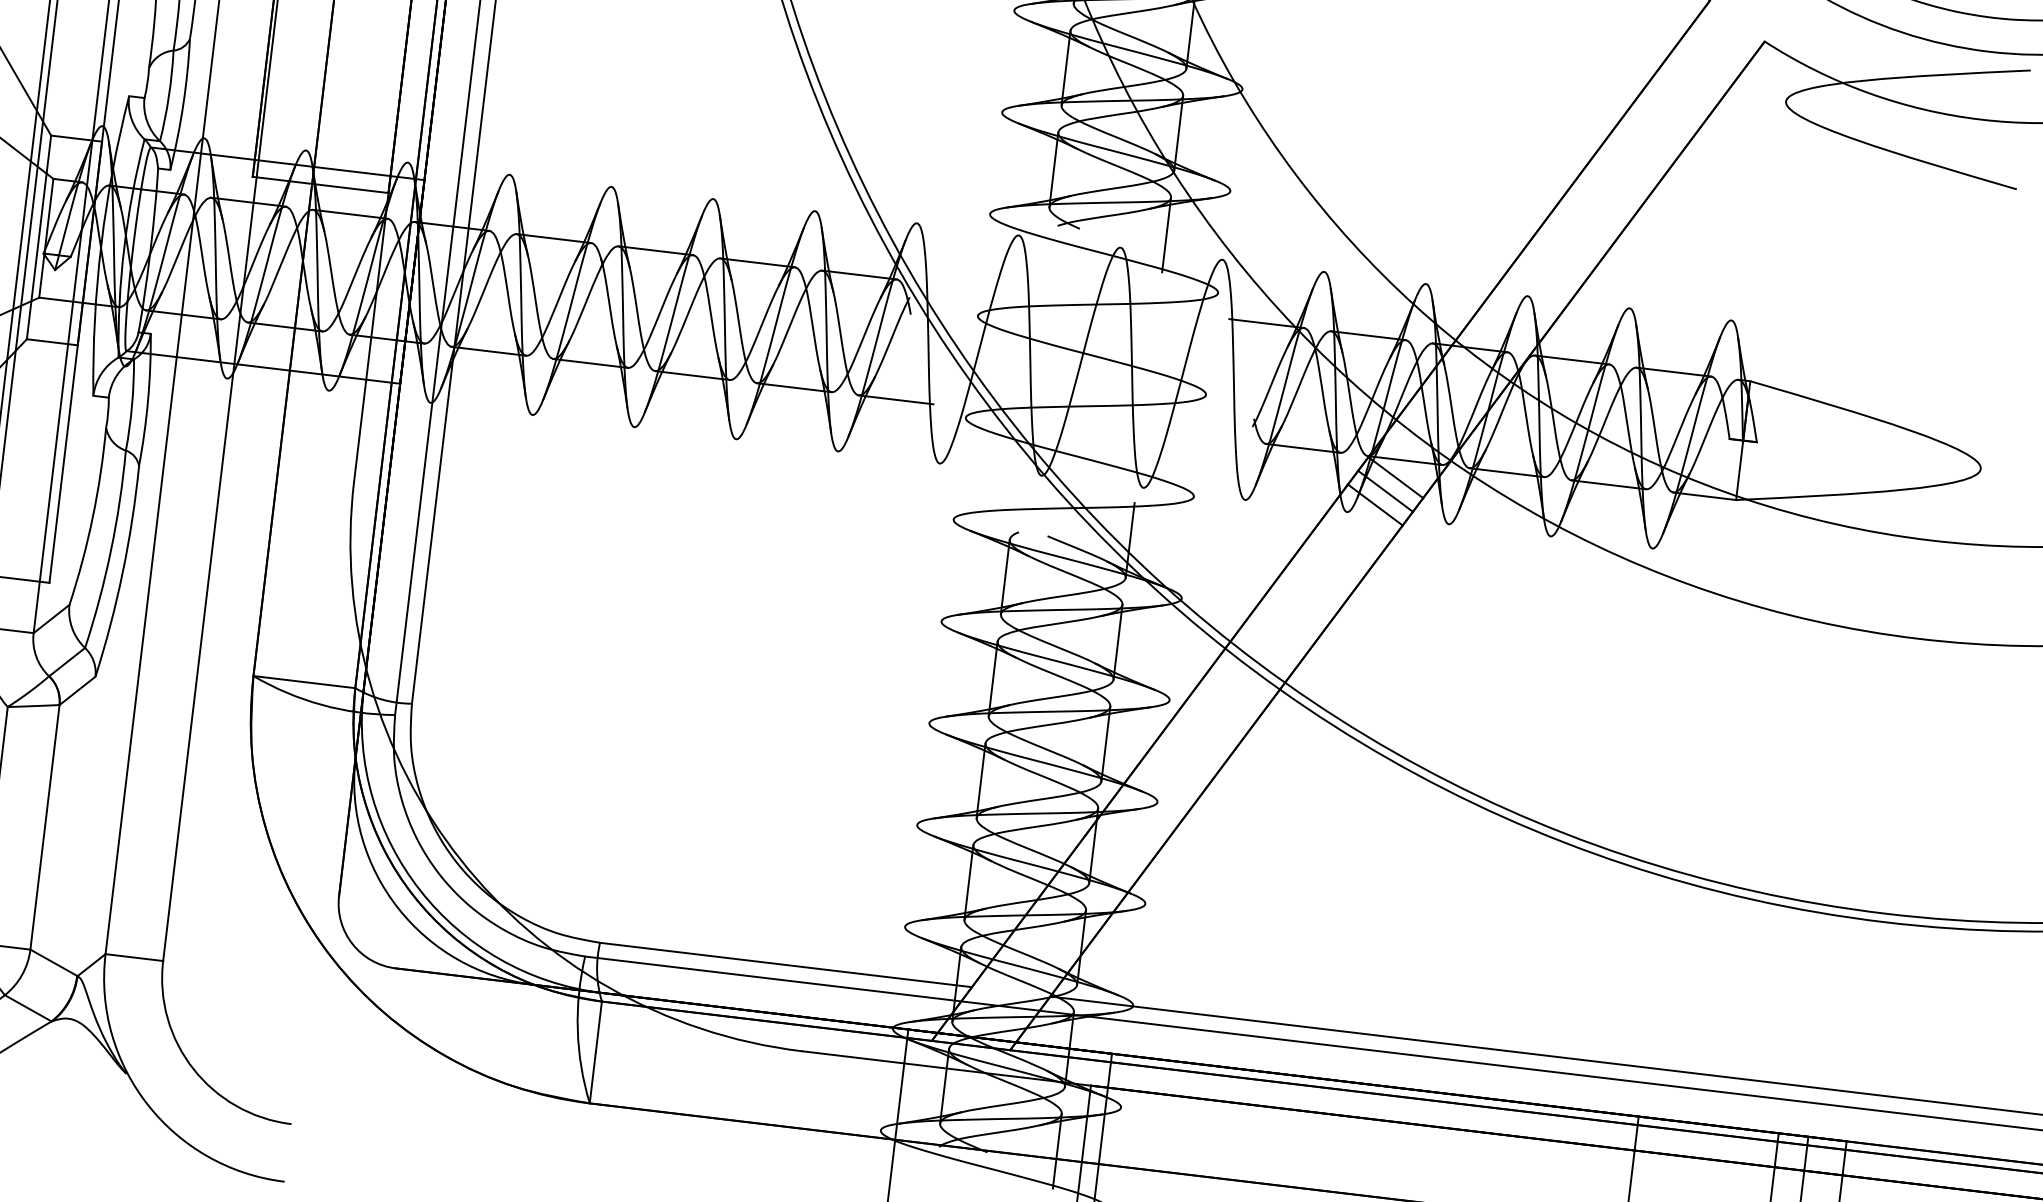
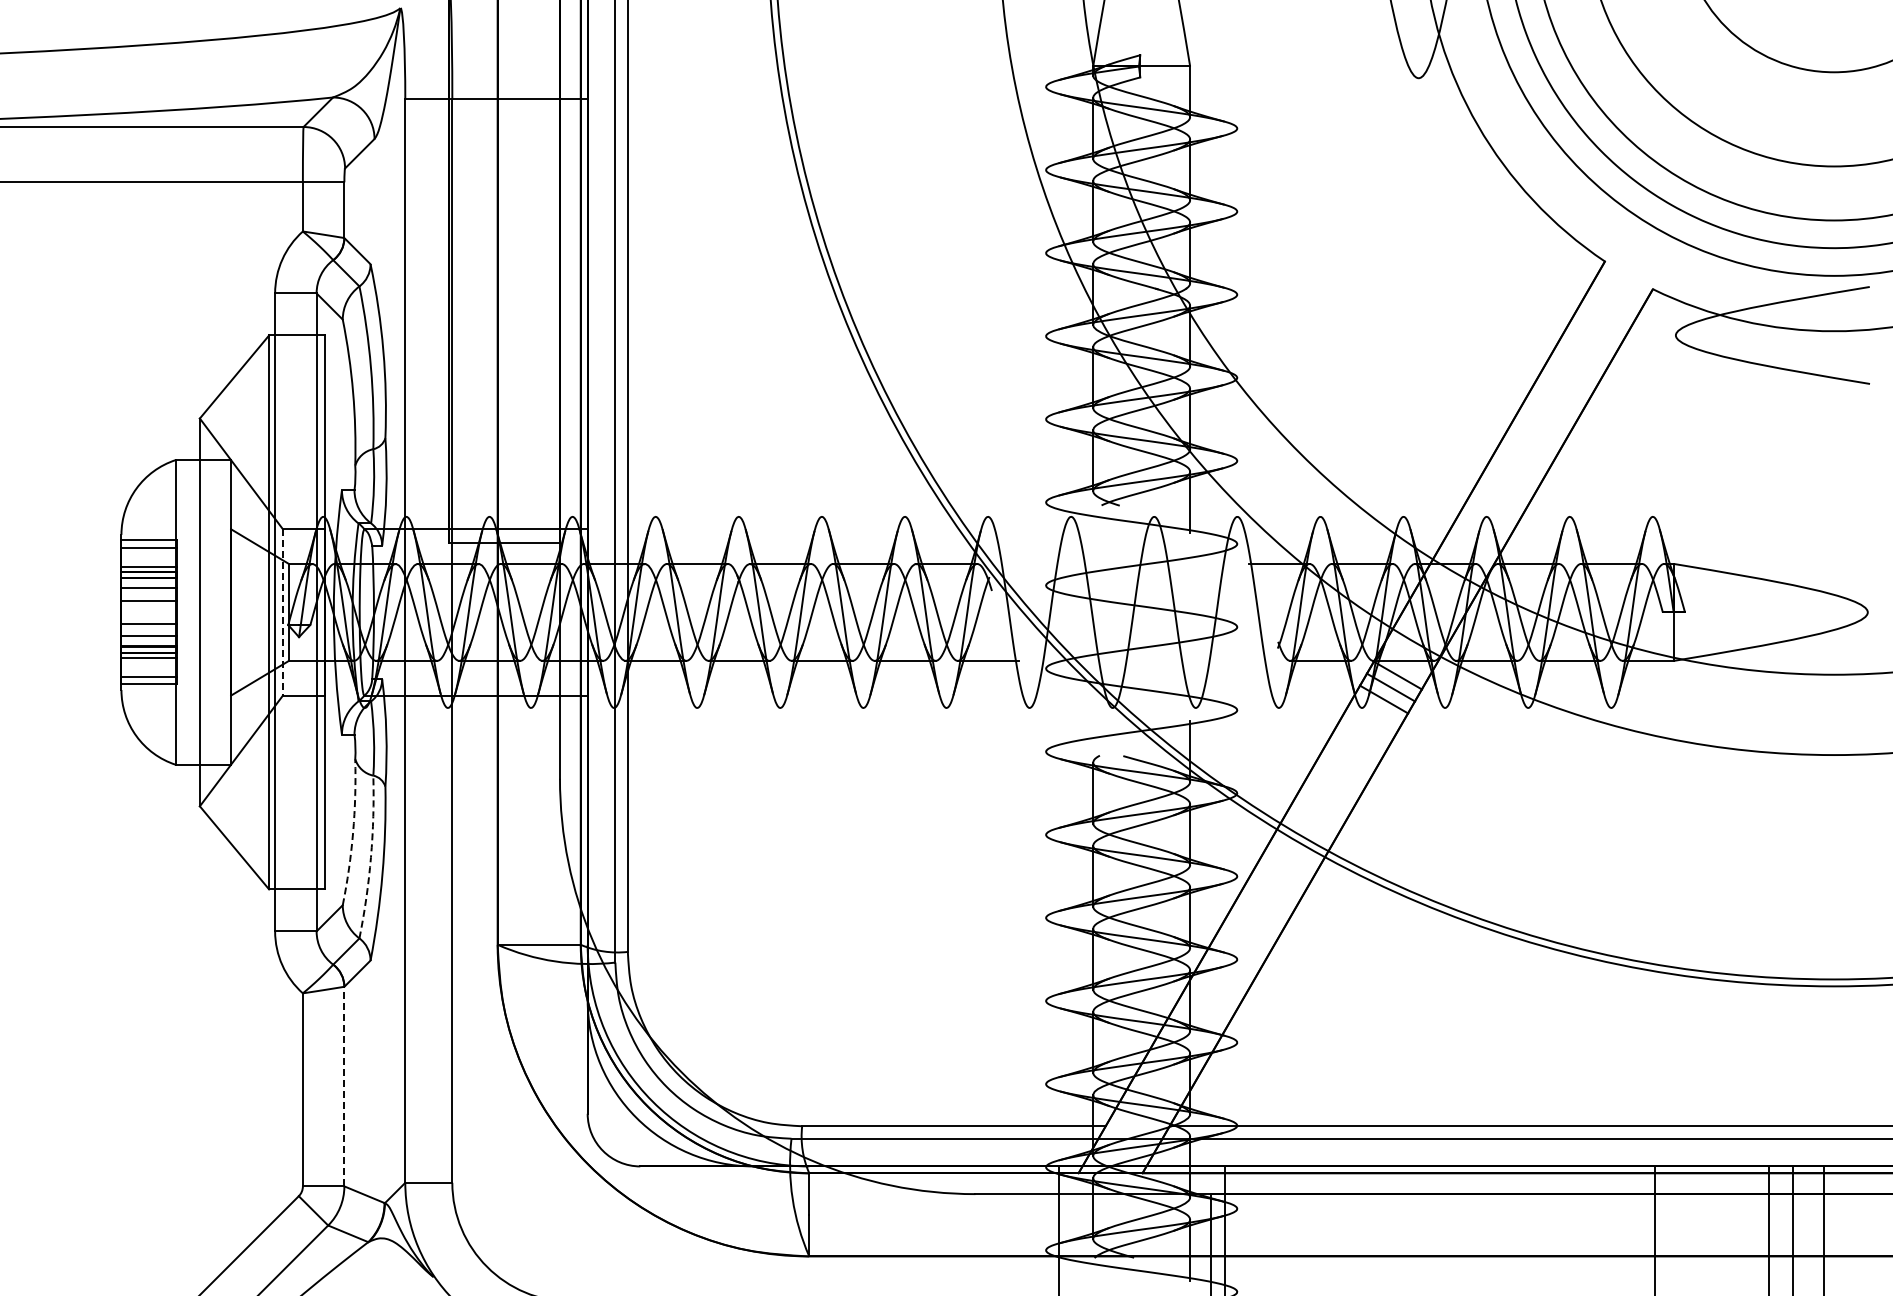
line: (38, 237) -> (282, 612), solid -> dashed
arc: (93, 517) -> (353, 832), solid -> dashed
arc: (110, 550) -> (370, 857), solid -> dashed
line: (45, 827) -> (344, 1086), solid -> dashed

